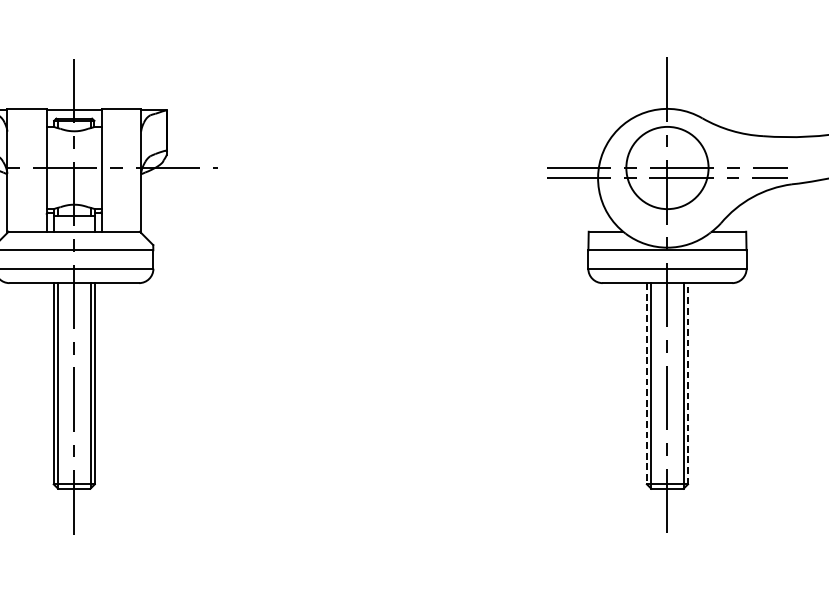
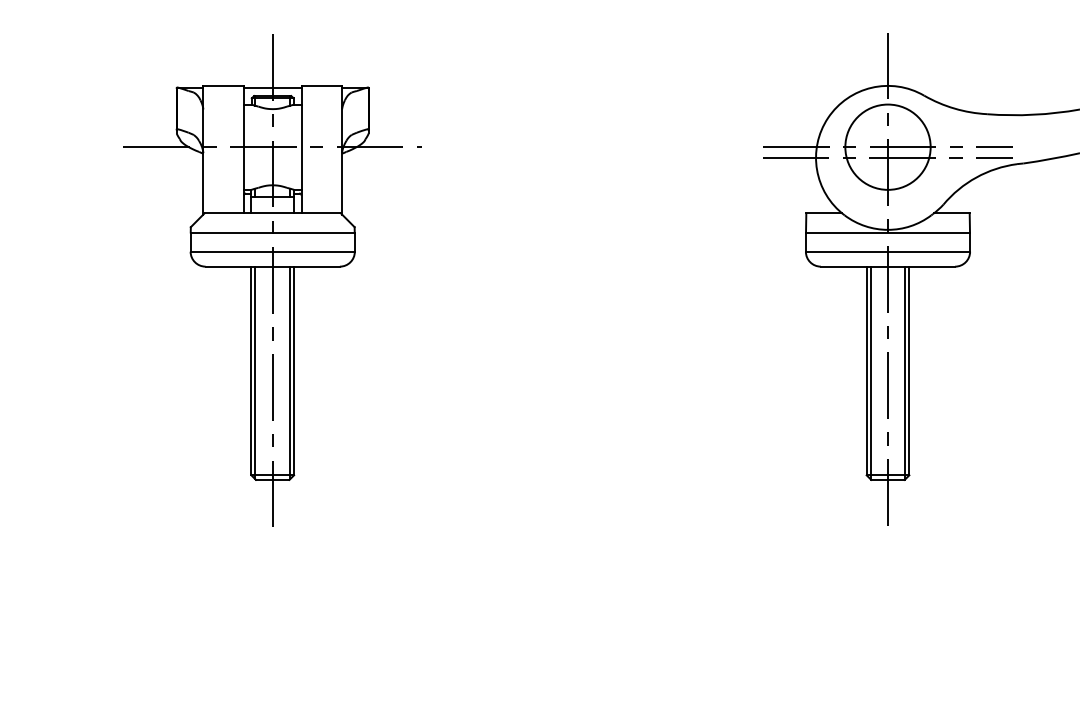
line: (688, 383) -> (909, 370), dashed -> solid
line: (646, 384) -> (866, 371), dashed -> solid

